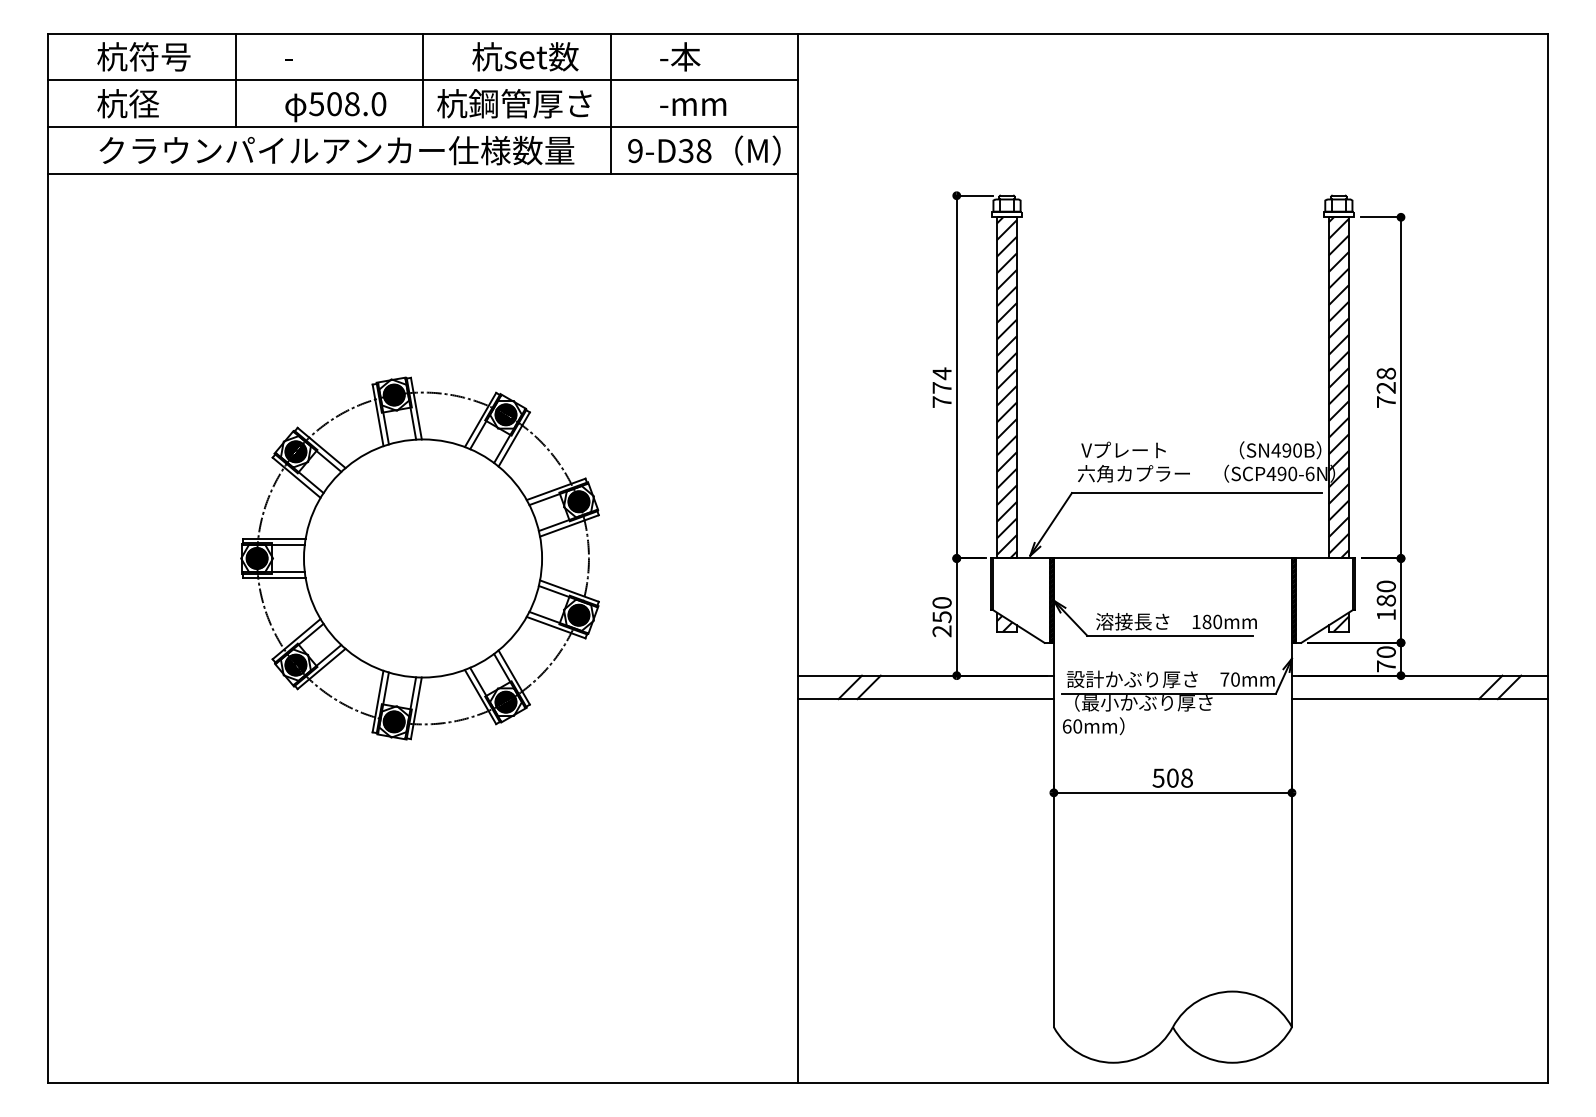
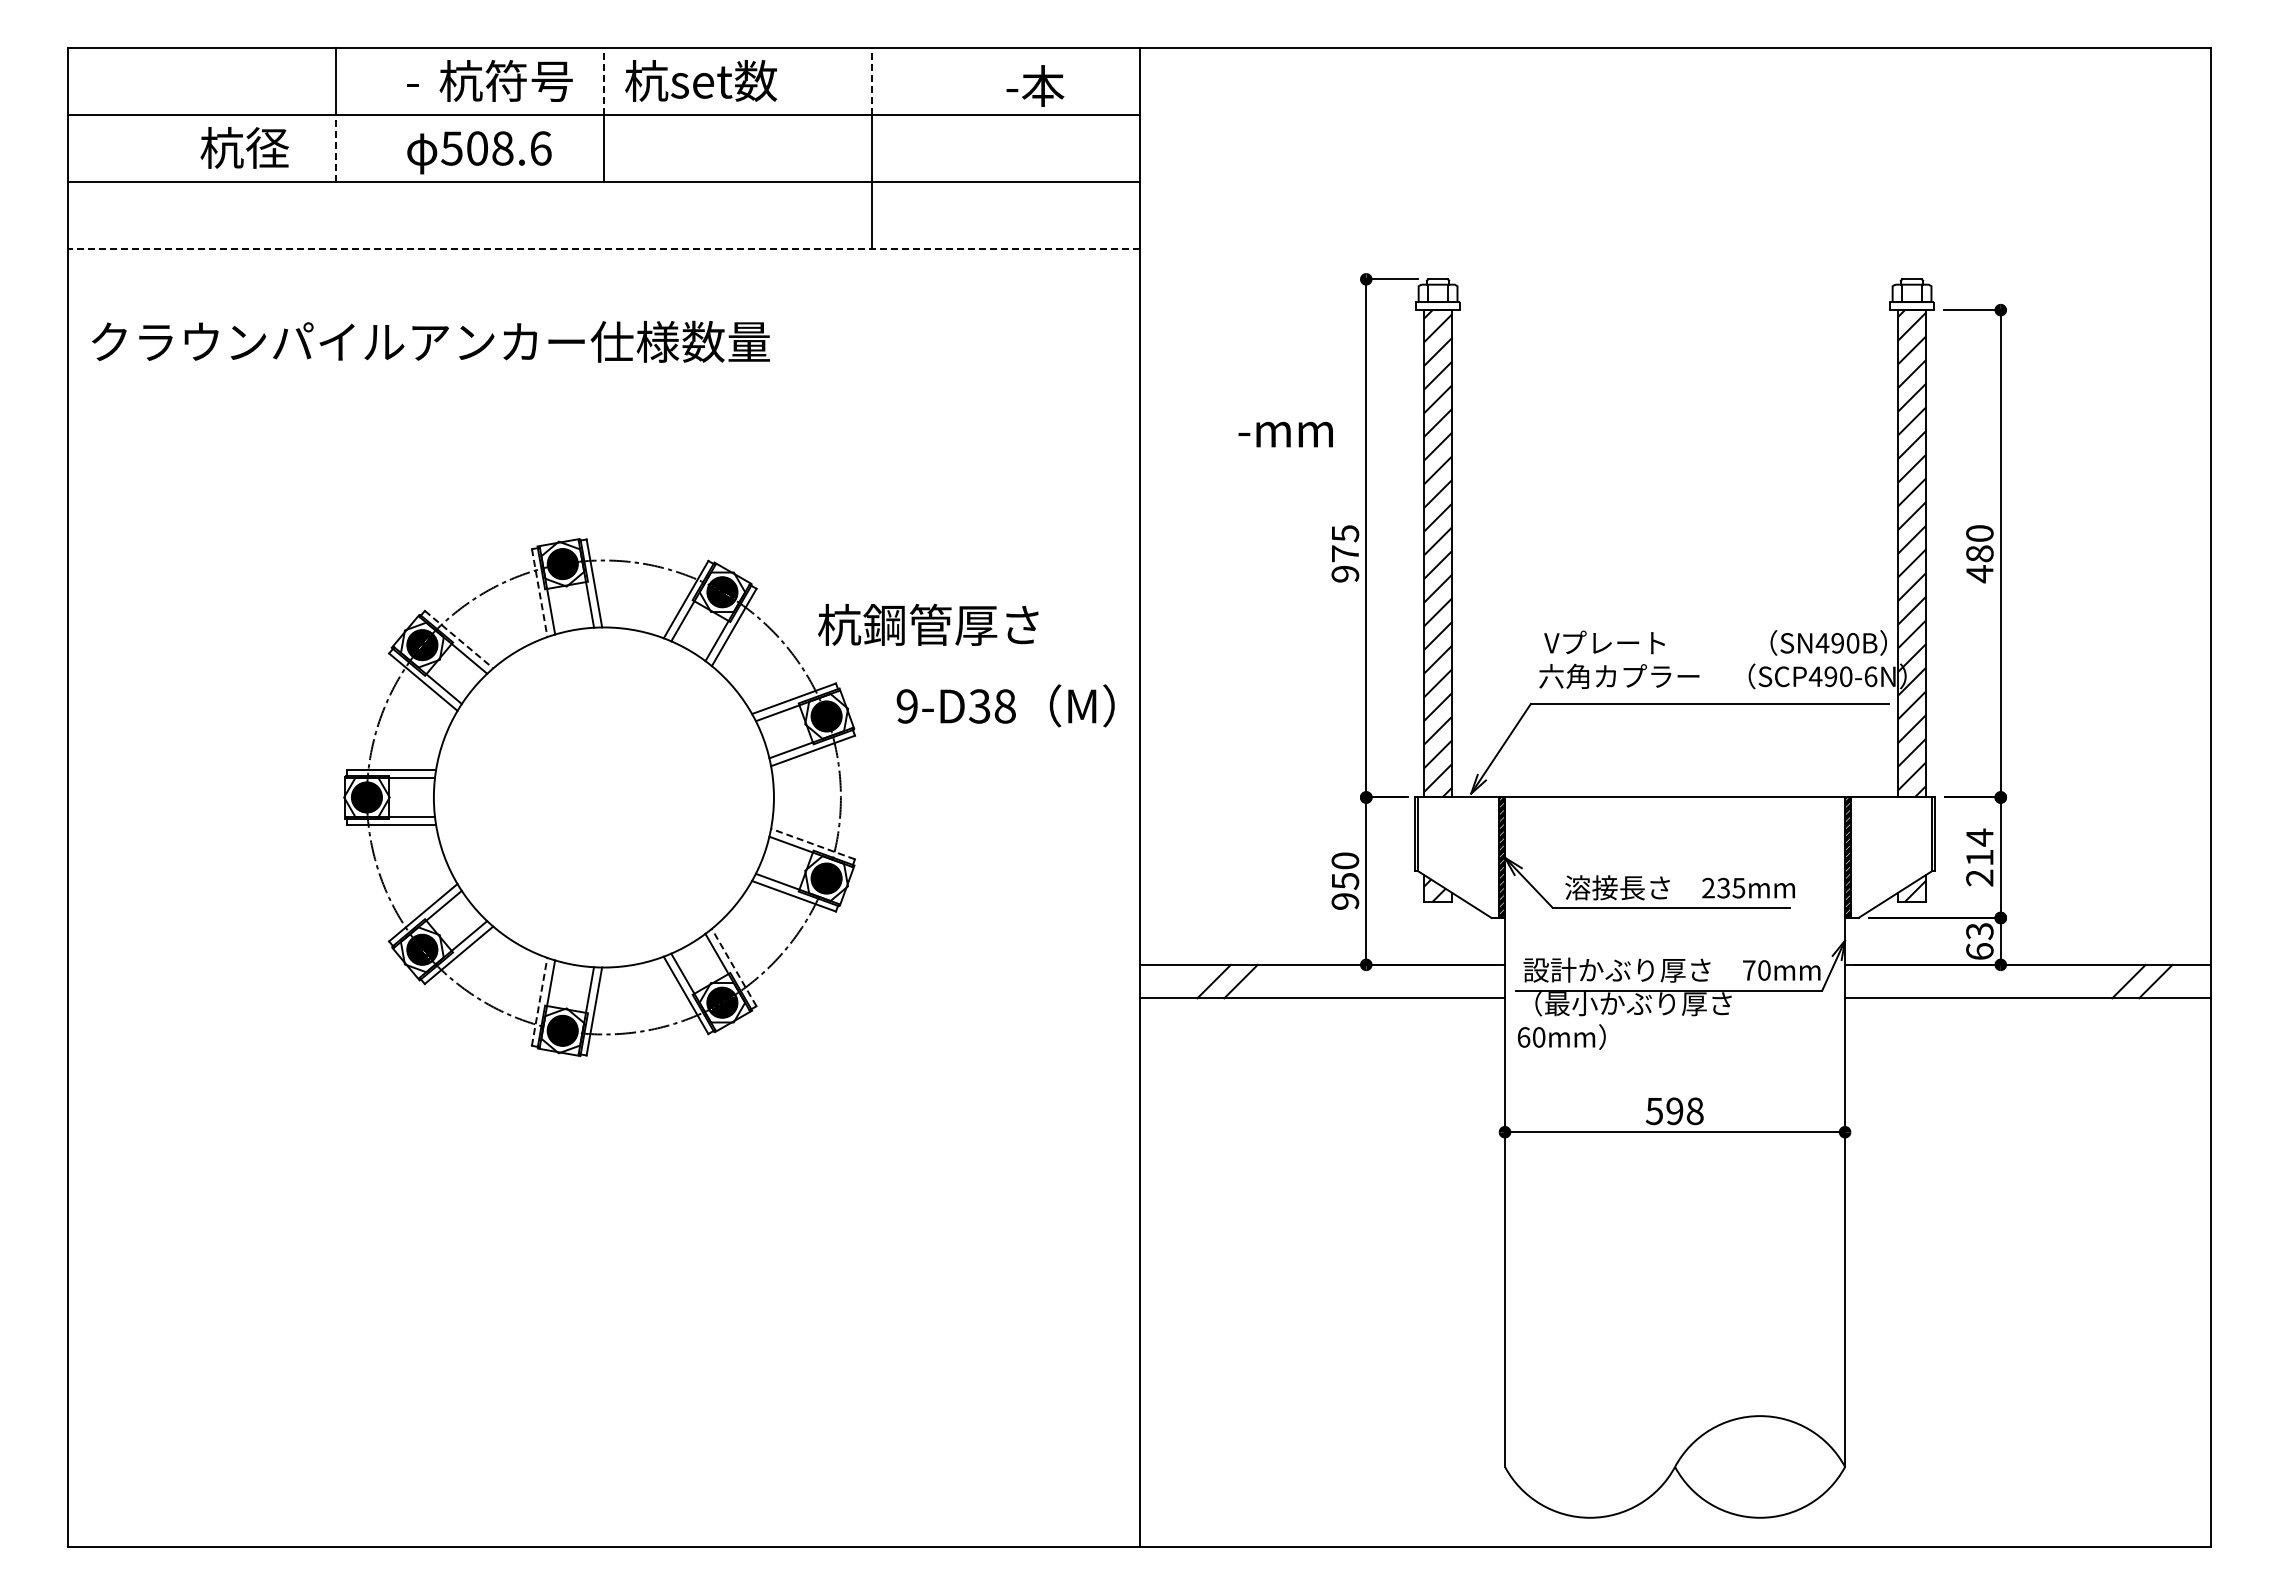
text: (143, 56) -> (505, 80), moved
line: (422, 56) -> (603, 80), solid -> dashed
text: (525, 56) -> (701, 80), moved
line: (610, 56) -> (871, 80), solid -> dashed
text: (680, 56) -> (1035, 85), moved
text: (128, 103) -> (244, 147), moved
line: (235, 103) -> (336, 147), solid -> dashed
text: (514, 103) -> (928, 624), moved
text: (378, 104) -> (540, 148), 508.0 -> 508.6
text: (692, 106) -> (1285, 434), moved
text: (336, 150) -> (430, 341), moved
text: (704, 150) -> (1005, 705), moved
line: (422, 174) -> (603, 248), solid -> dashed
text: (942, 387) -> (1345, 553), 774 -> 975
text: (1386, 388) -> (1979, 554), 728 -> 480
line: (377, 415) -> (539, 593), solid -> dashed
line: (321, 447) -> (459, 639), solid -> dashed
line: (569, 591) -> (813, 844), solid -> dashed
text: (1386, 600) -> (1979, 857), 180 -> 214
text: (1206, 621) -> (1723, 887), 180mm -> 235mm
text: (942, 631) -> (1345, 901), 250 -> 950
text: (1386, 659) -> (1979, 941), 70 -> 63
line: (514, 677) -> (734, 967), solid -> dashed
line: (377, 701) -> (539, 1001), solid -> dashed
text: (1172, 778) -> (1674, 1111), 508 -> 598

